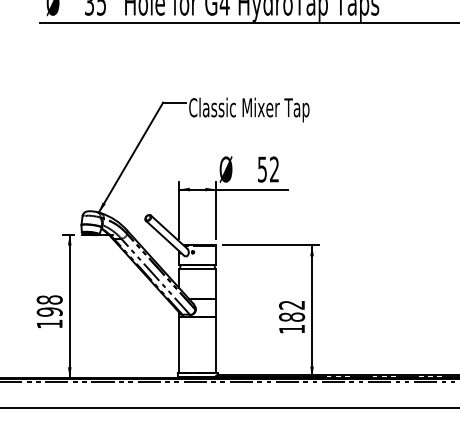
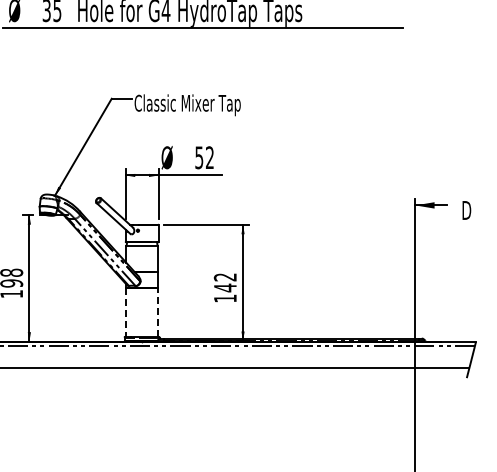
text: (291, 316) -> (224, 287), 182 -> 142
line: (179, 344) -> (126, 312), solid -> dashed
line: (216, 344) -> (158, 312), solid -> dashed

